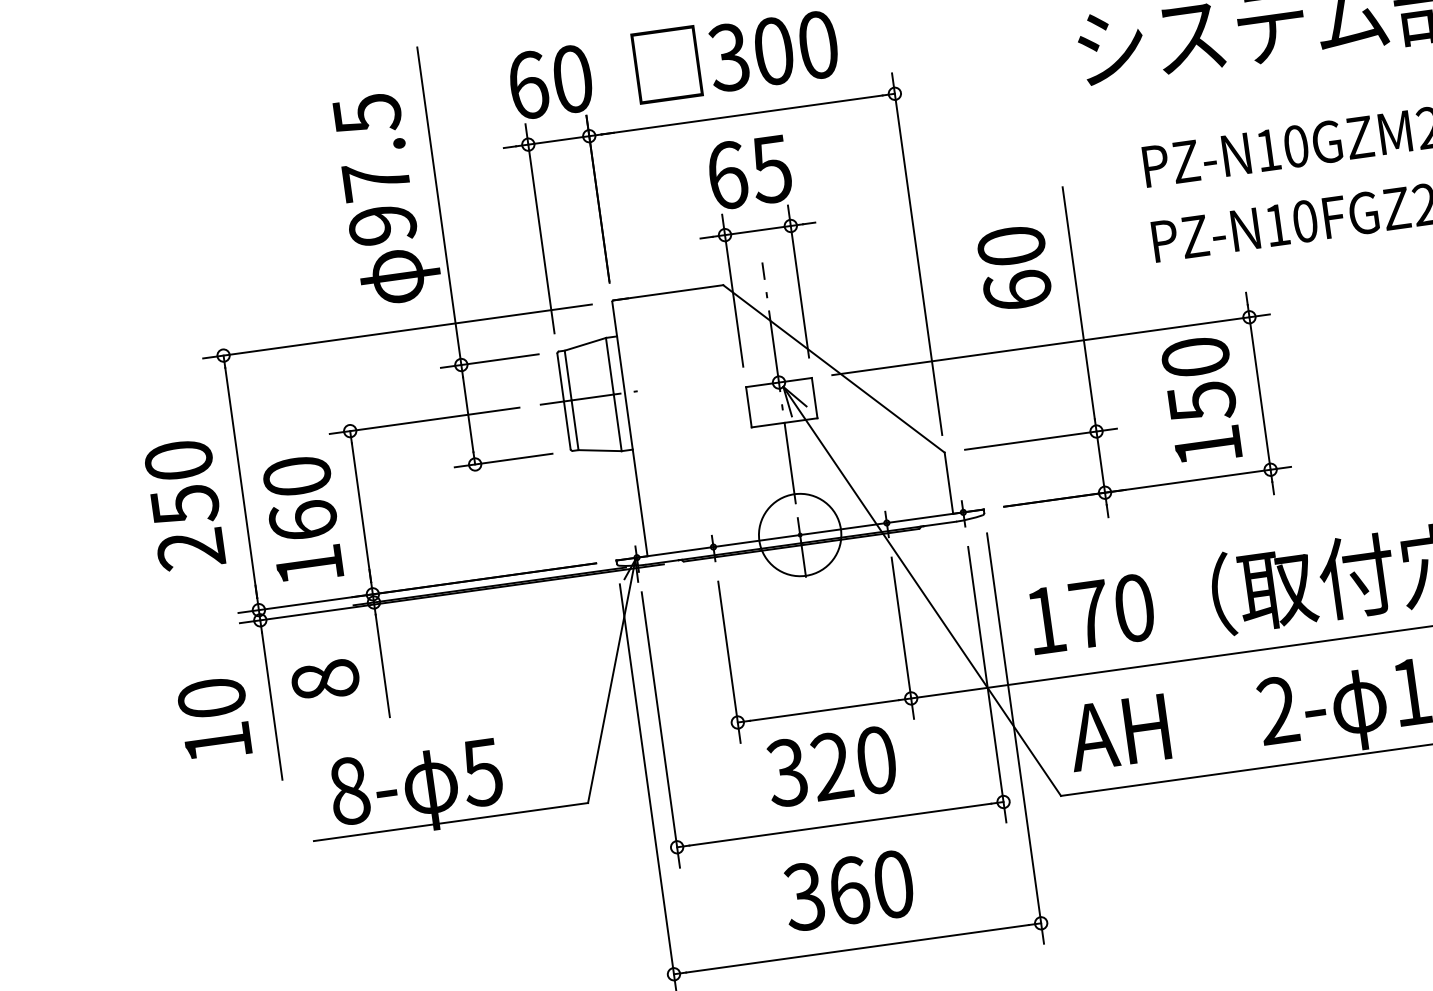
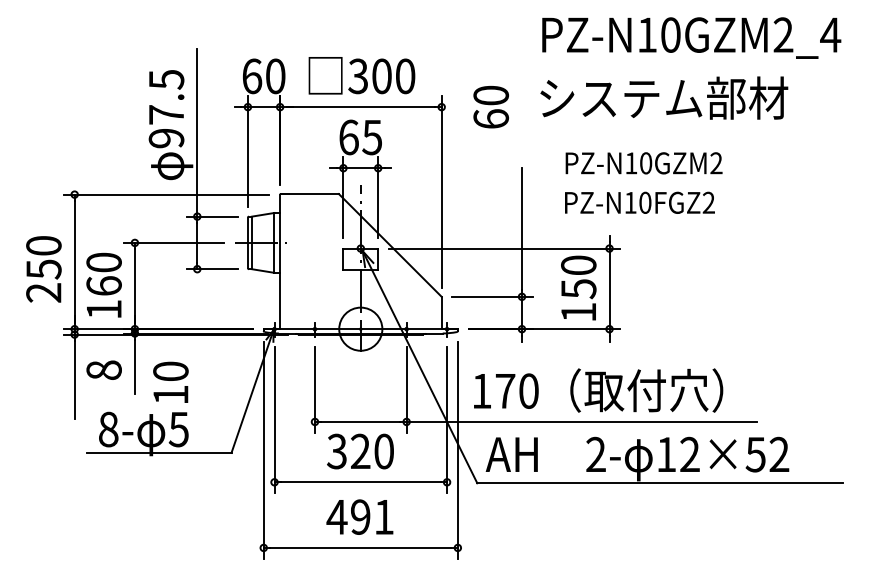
text: (1013, 268) -> (490, 107), moved
text: (213, 717) -> (170, 381), moved
text: (846, 889) -> (359, 516), 360 -> 491

